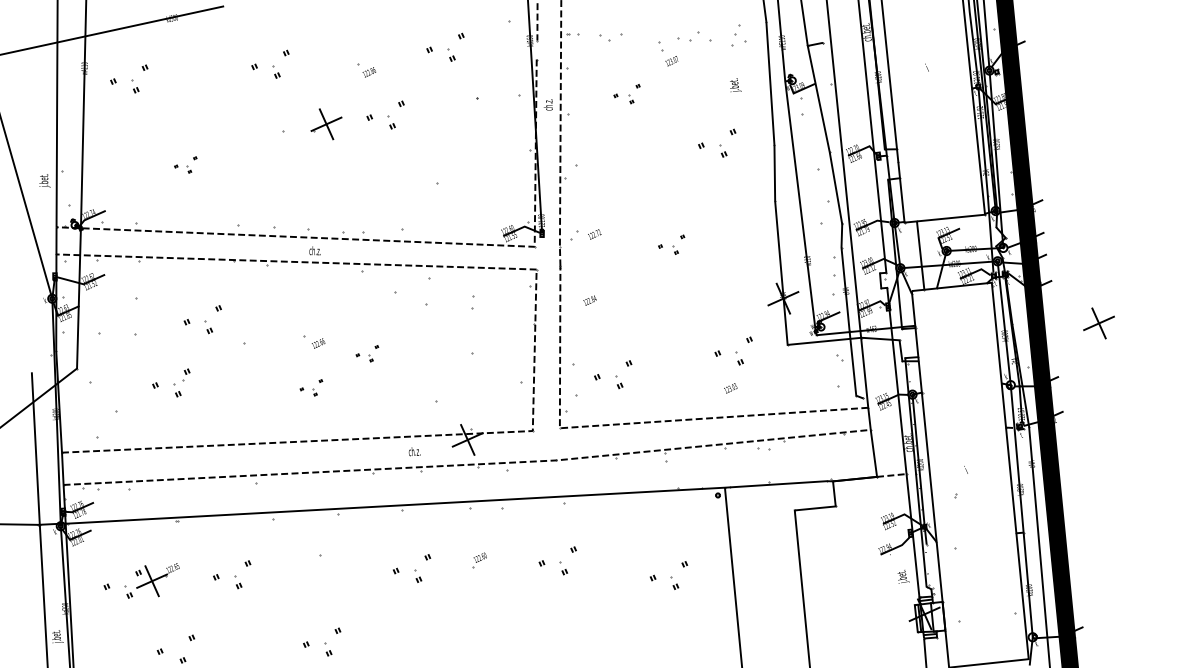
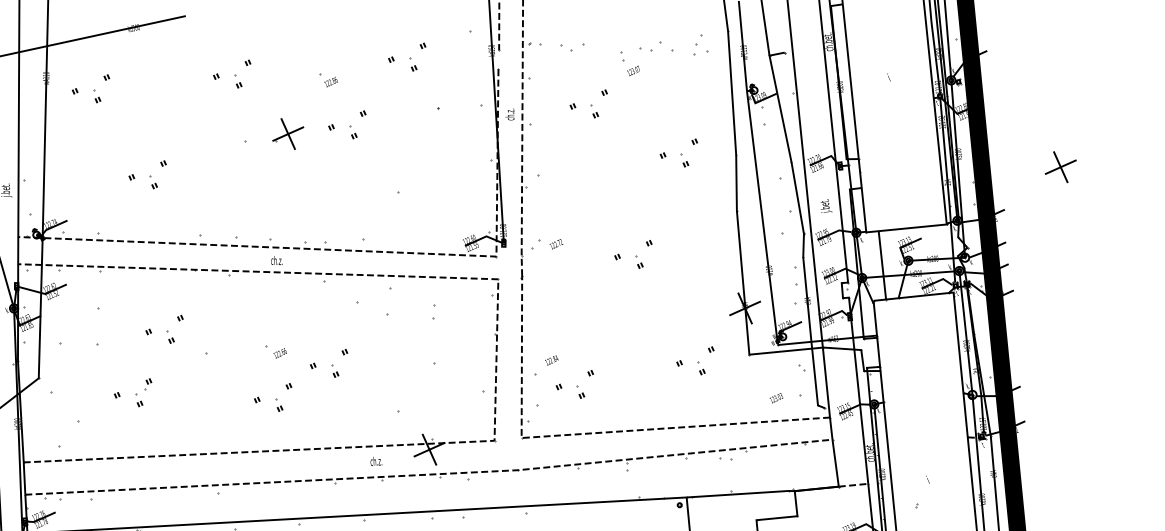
text: (735, 85) -> (826, 206), moved
part: (626, 93) -> (588, 103), size x1.43
part: (185, 164) -> (147, 174), size x1.67
part: (671, 244) -> (633, 254), size x1.43
text: (589, 300) -> (551, 360), moved
part: (1098, 323) -> (1060, 167), moved
part: (367, 353) -> (329, 363), size x1.67
part: (311, 387) -> (273, 397), size x1.67
text: (730, 388) -> (776, 398), moved

